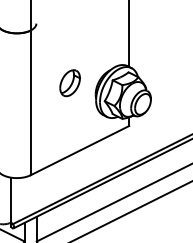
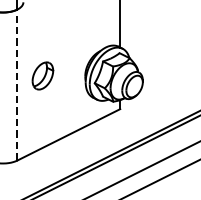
part: (69, 83) -> (42, 76), moved
line: (30, 102) -> (17, 84), solid -> dashed

